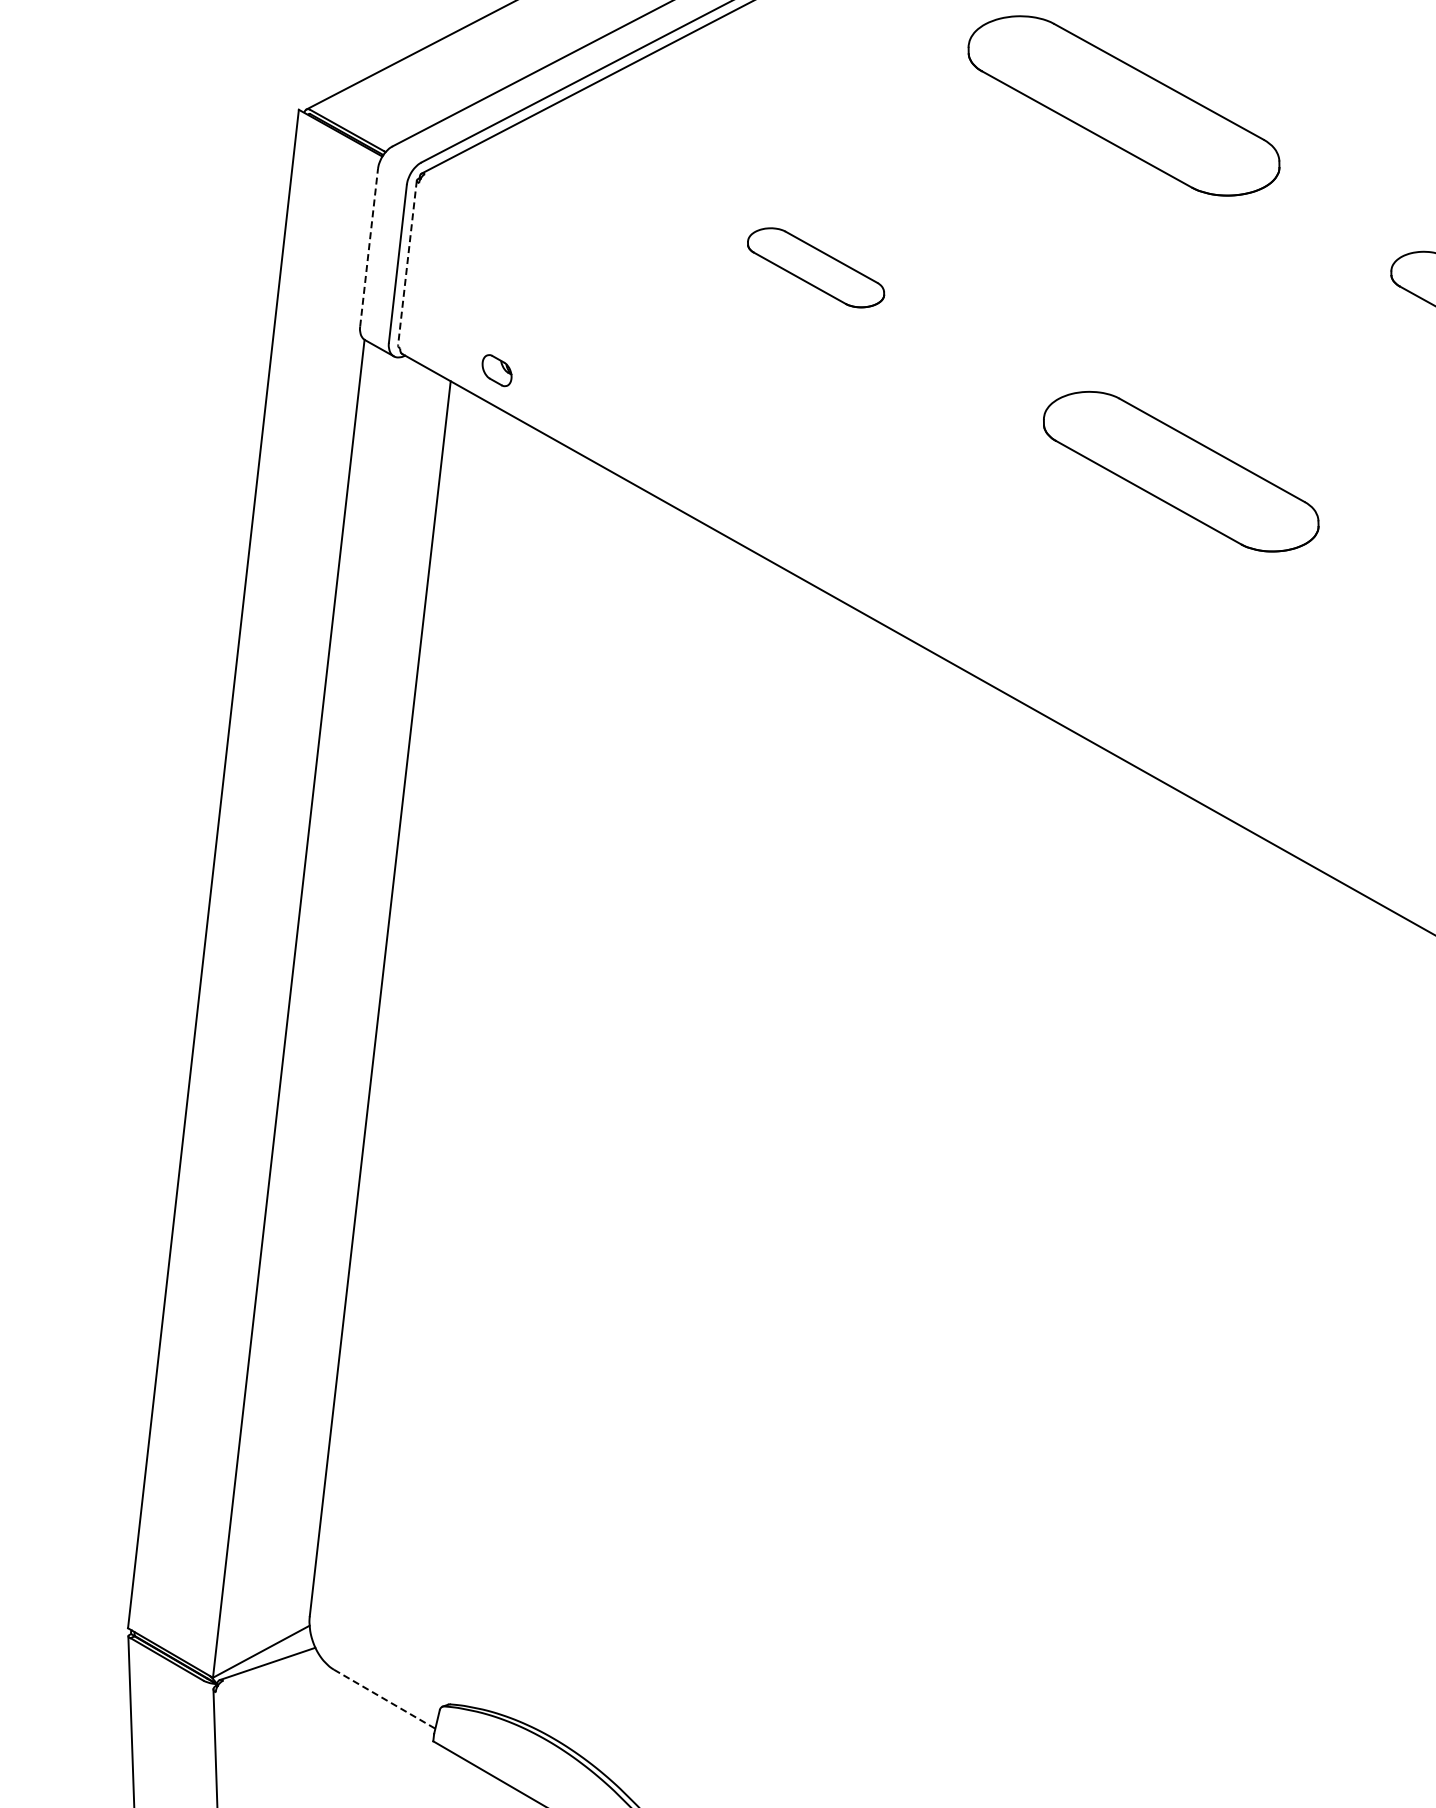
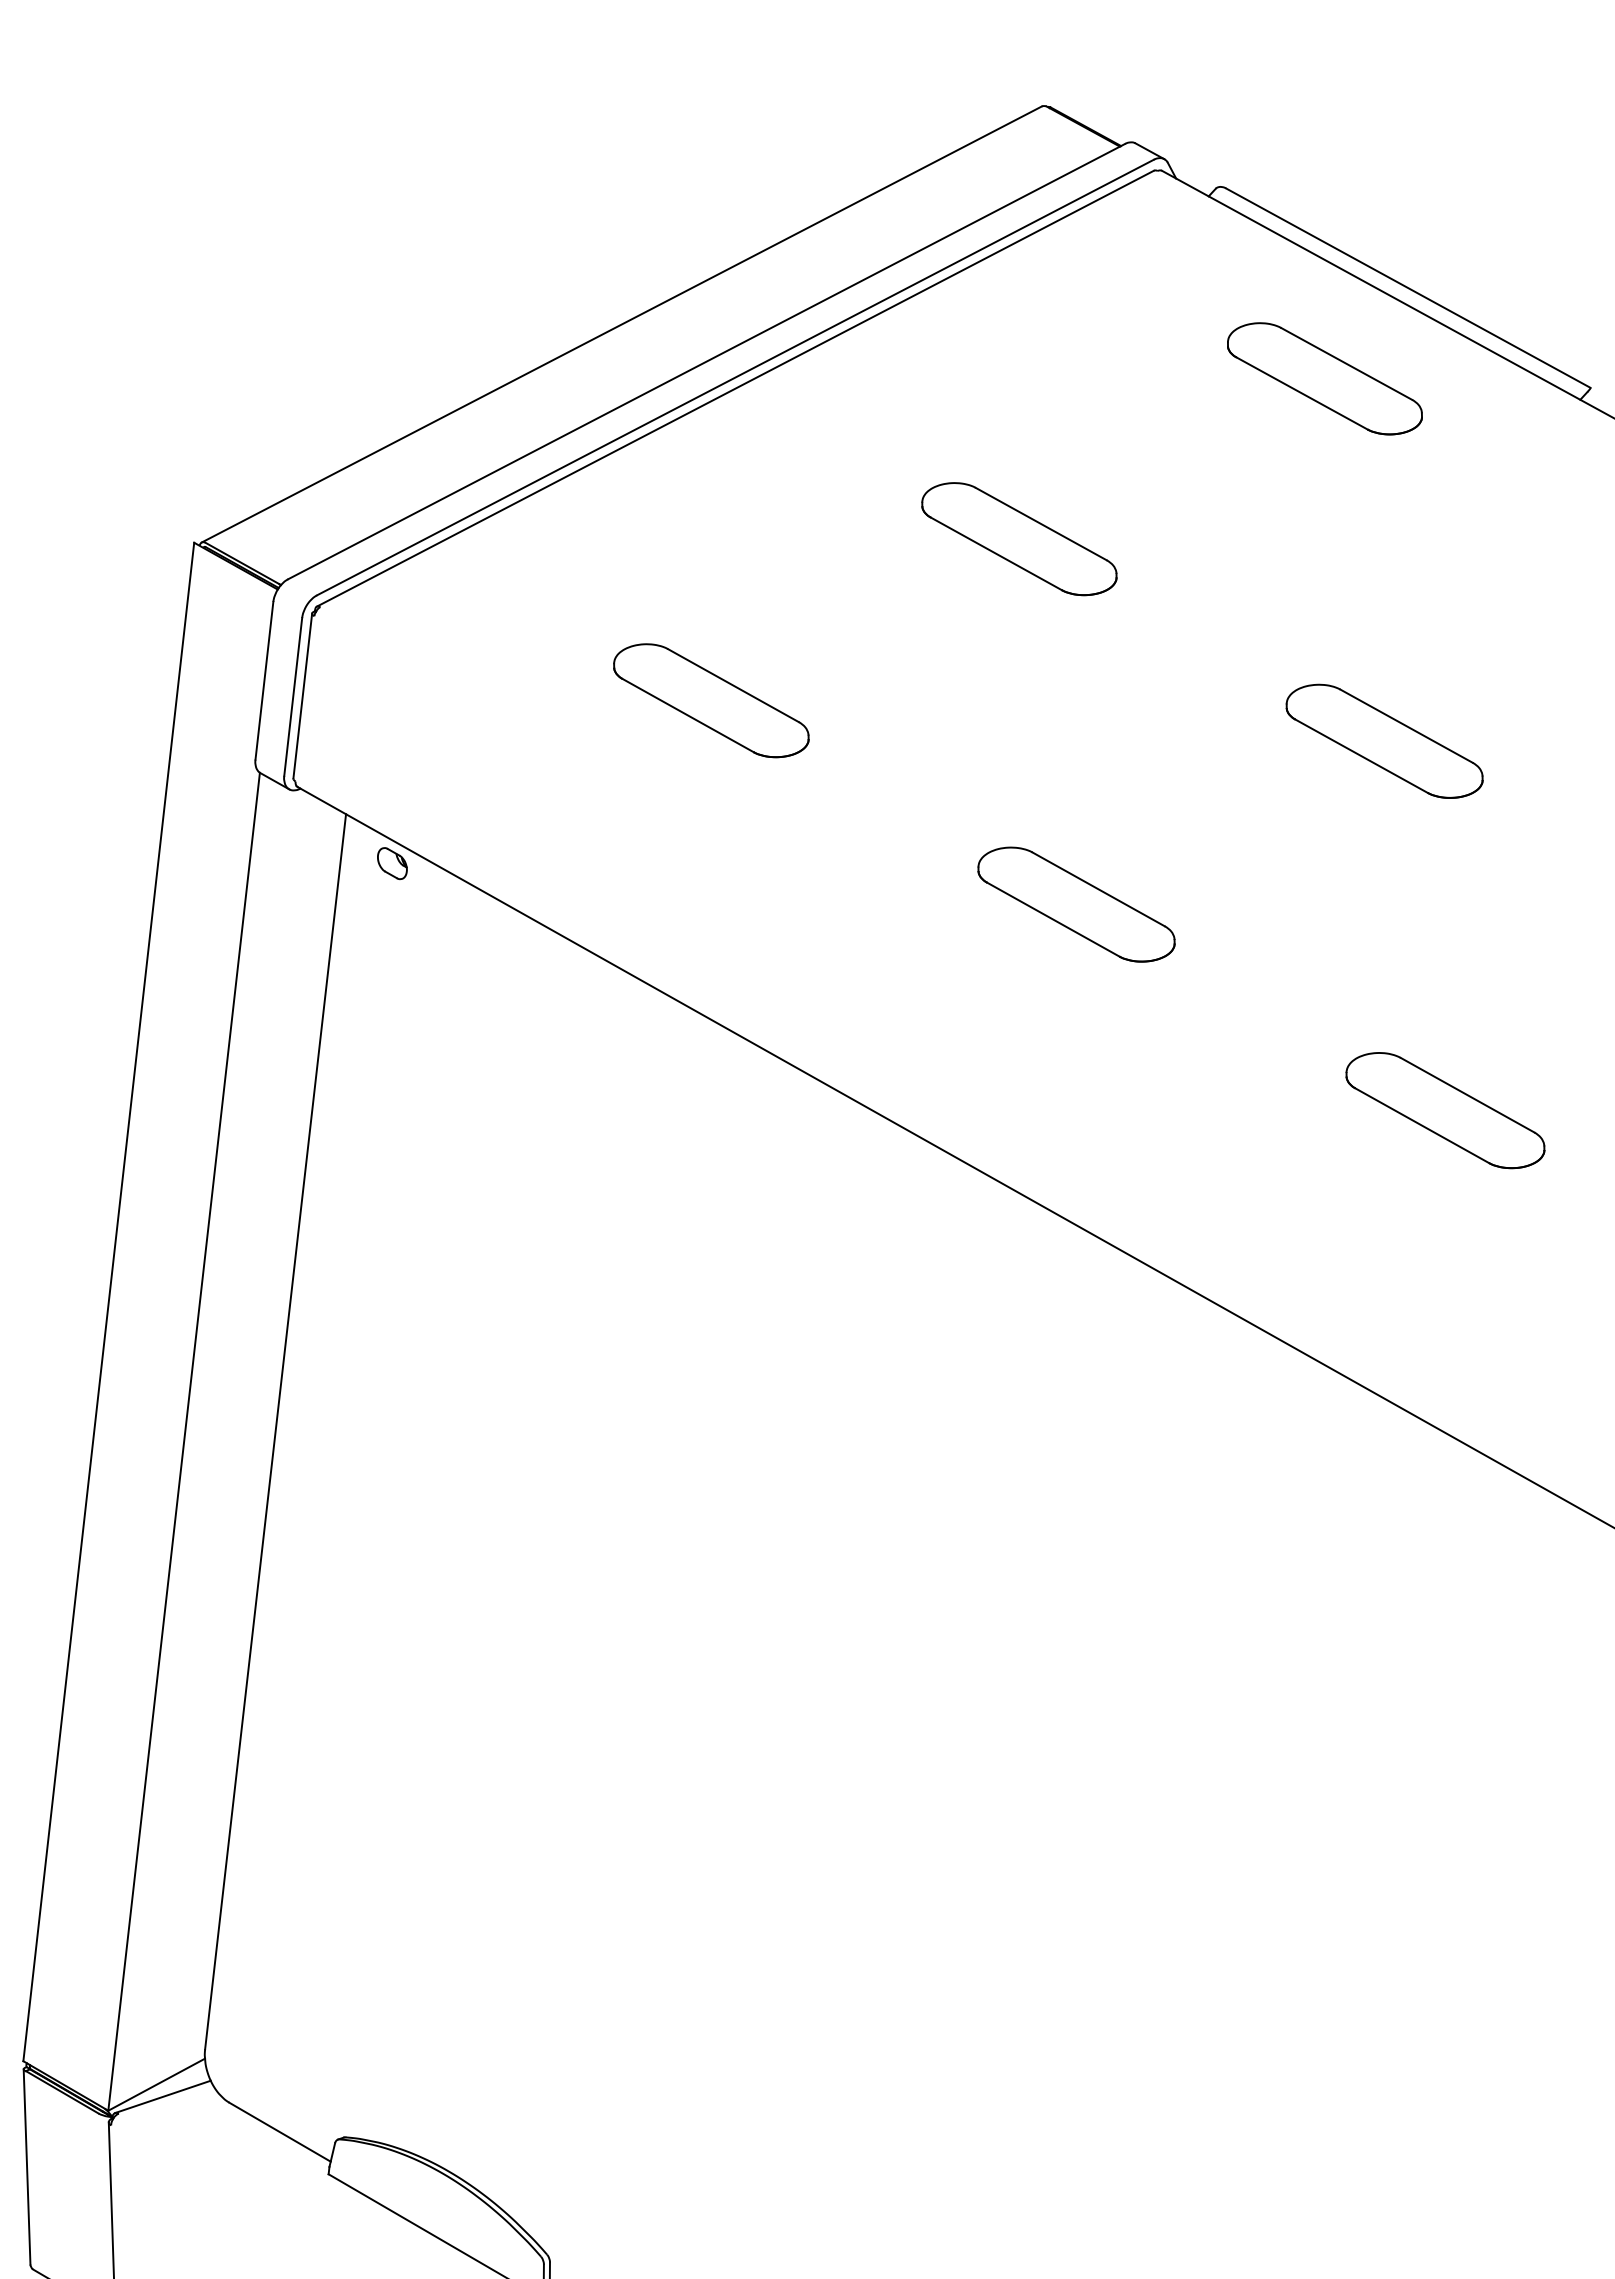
part: (1124, 106) -> (1019, 539), size x0.62
line: (369, 247) -> (264, 680), dashed -> solid
line: (407, 262) -> (302, 695), dashed -> solid
part: (816, 267) -> (711, 700), size x1.43
part: (497, 370) -> (392, 863), moved
part: (1181, 471) -> (1076, 904), size x0.71
line: (385, 1699) -> (280, 2132), dashed -> solid

